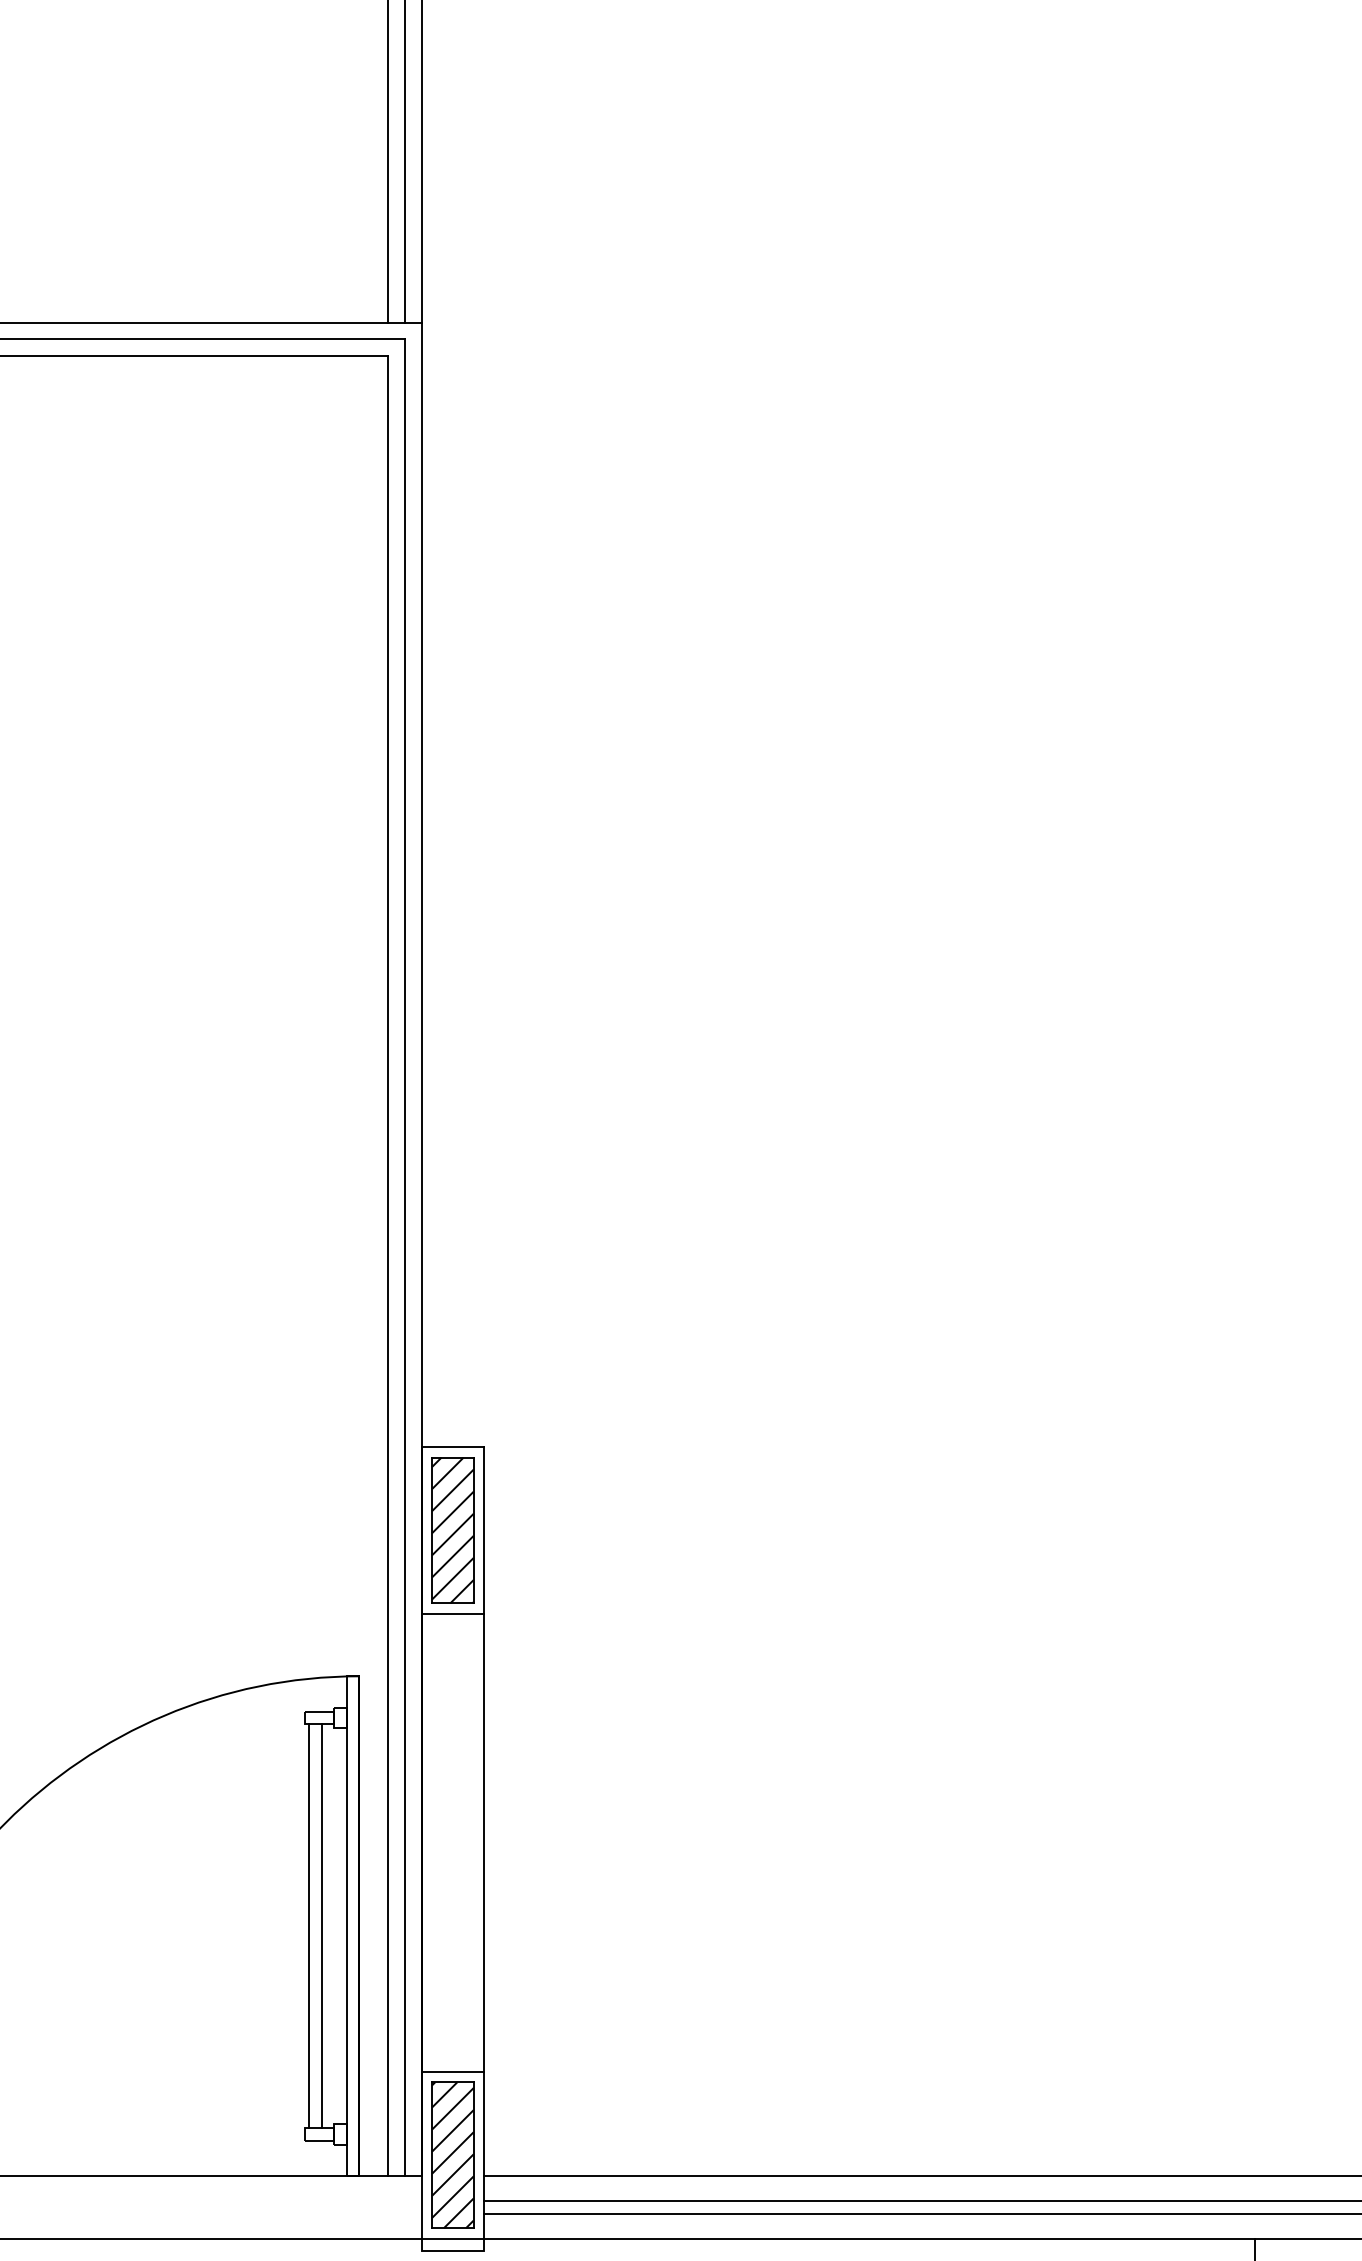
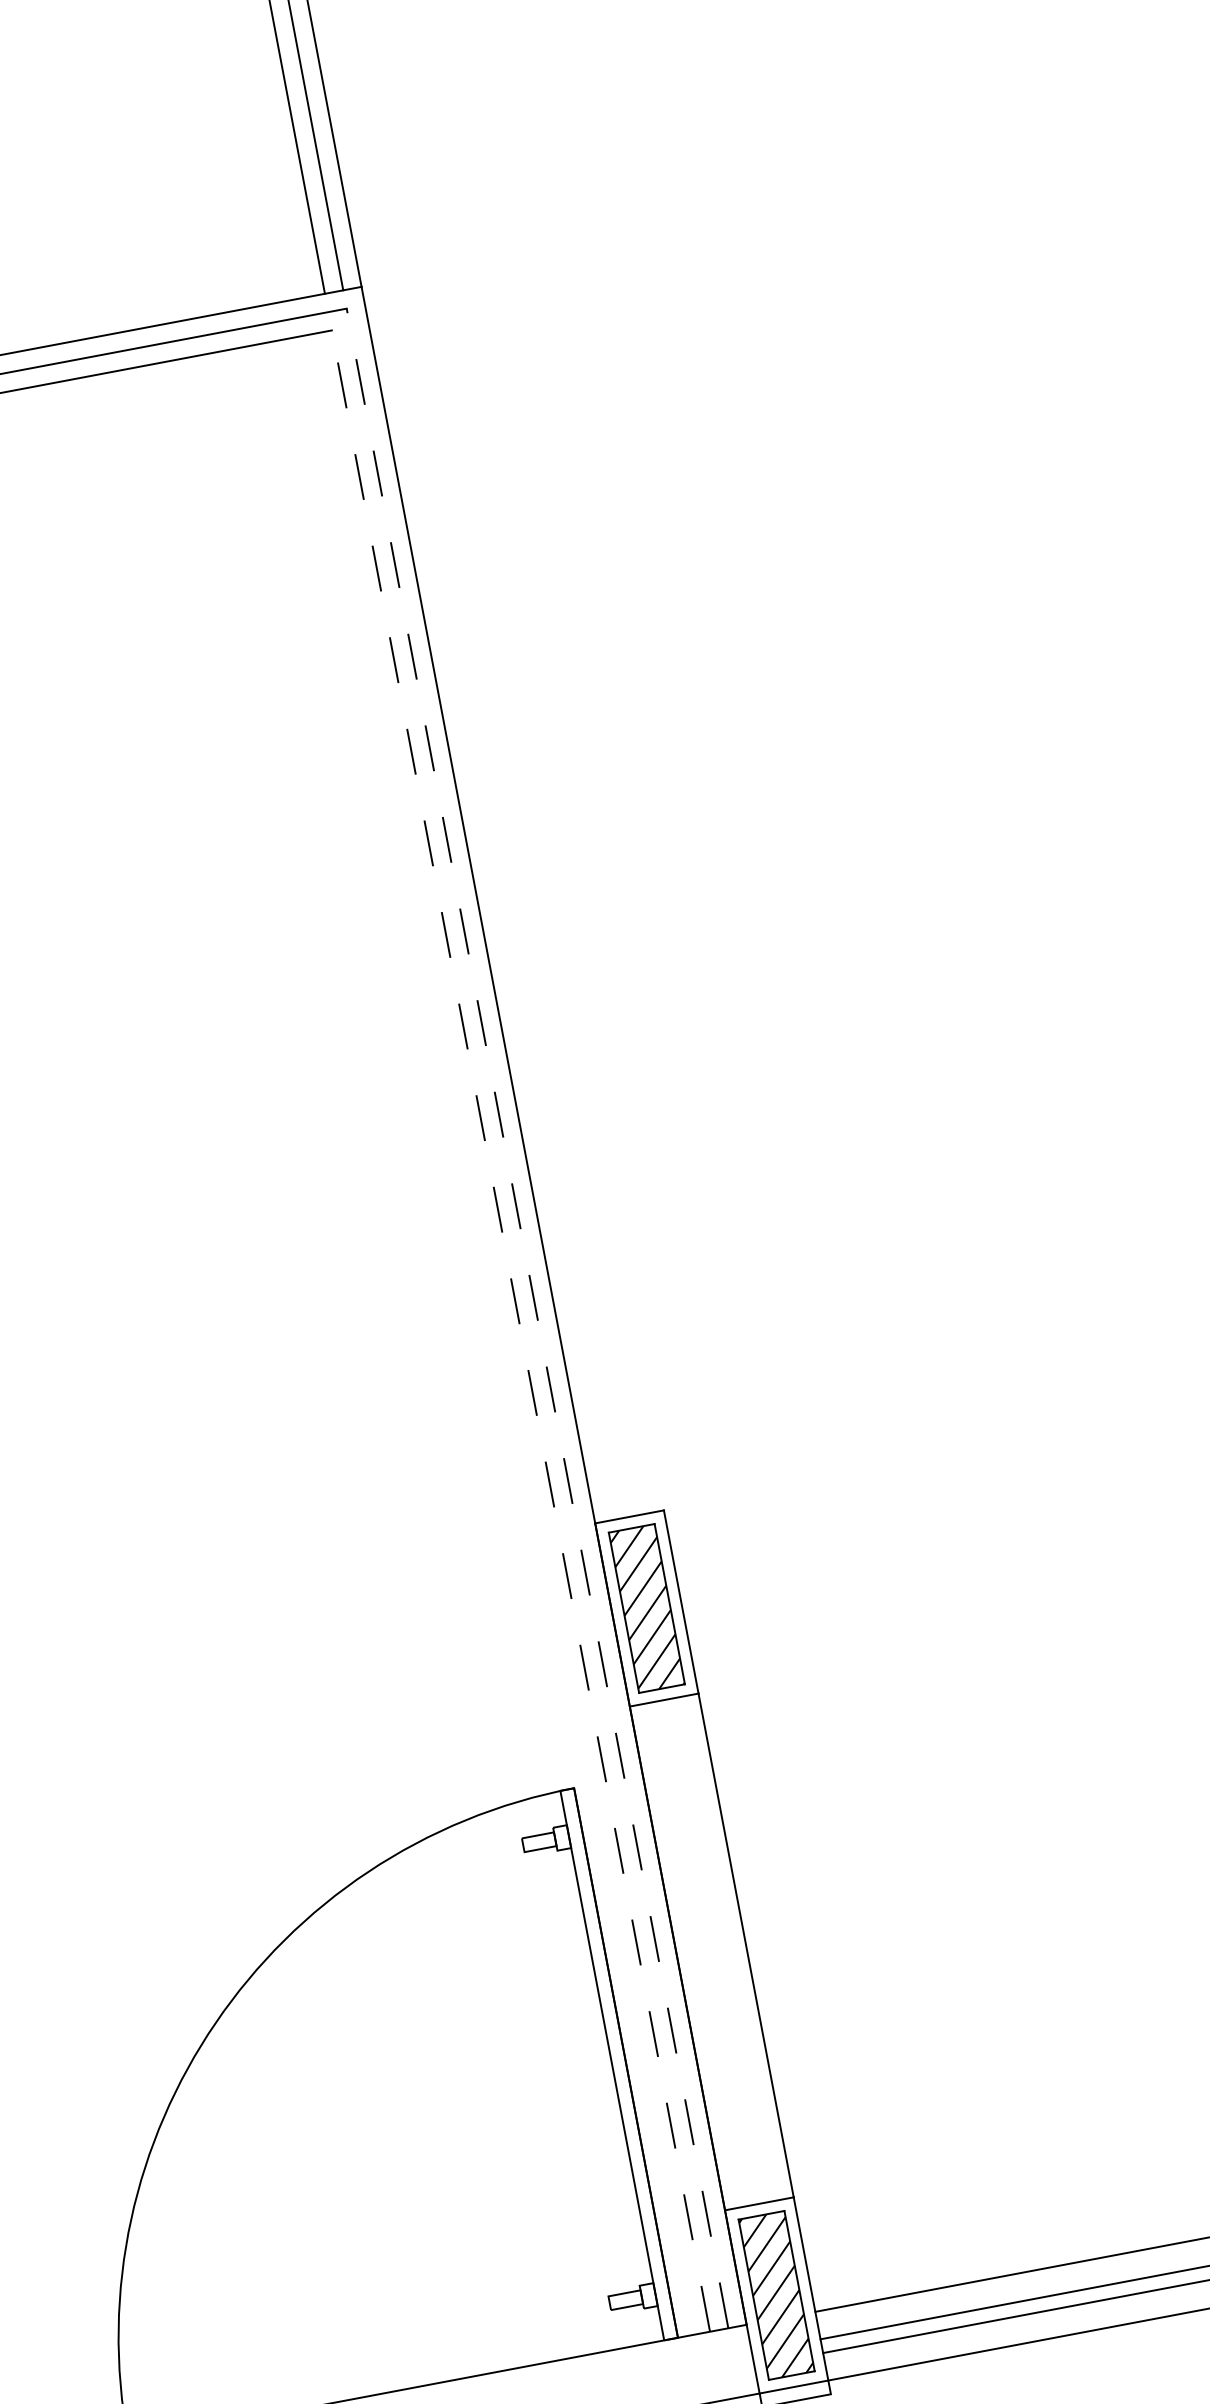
line: (405, 1257) -> (538, 1318), solid -> dashed
line: (388, 1266) -> (521, 1331), solid -> dashed
line: (309, 1926) -> (571, 2073), removed
line: (321, 1926) -> (584, 2071), removed

